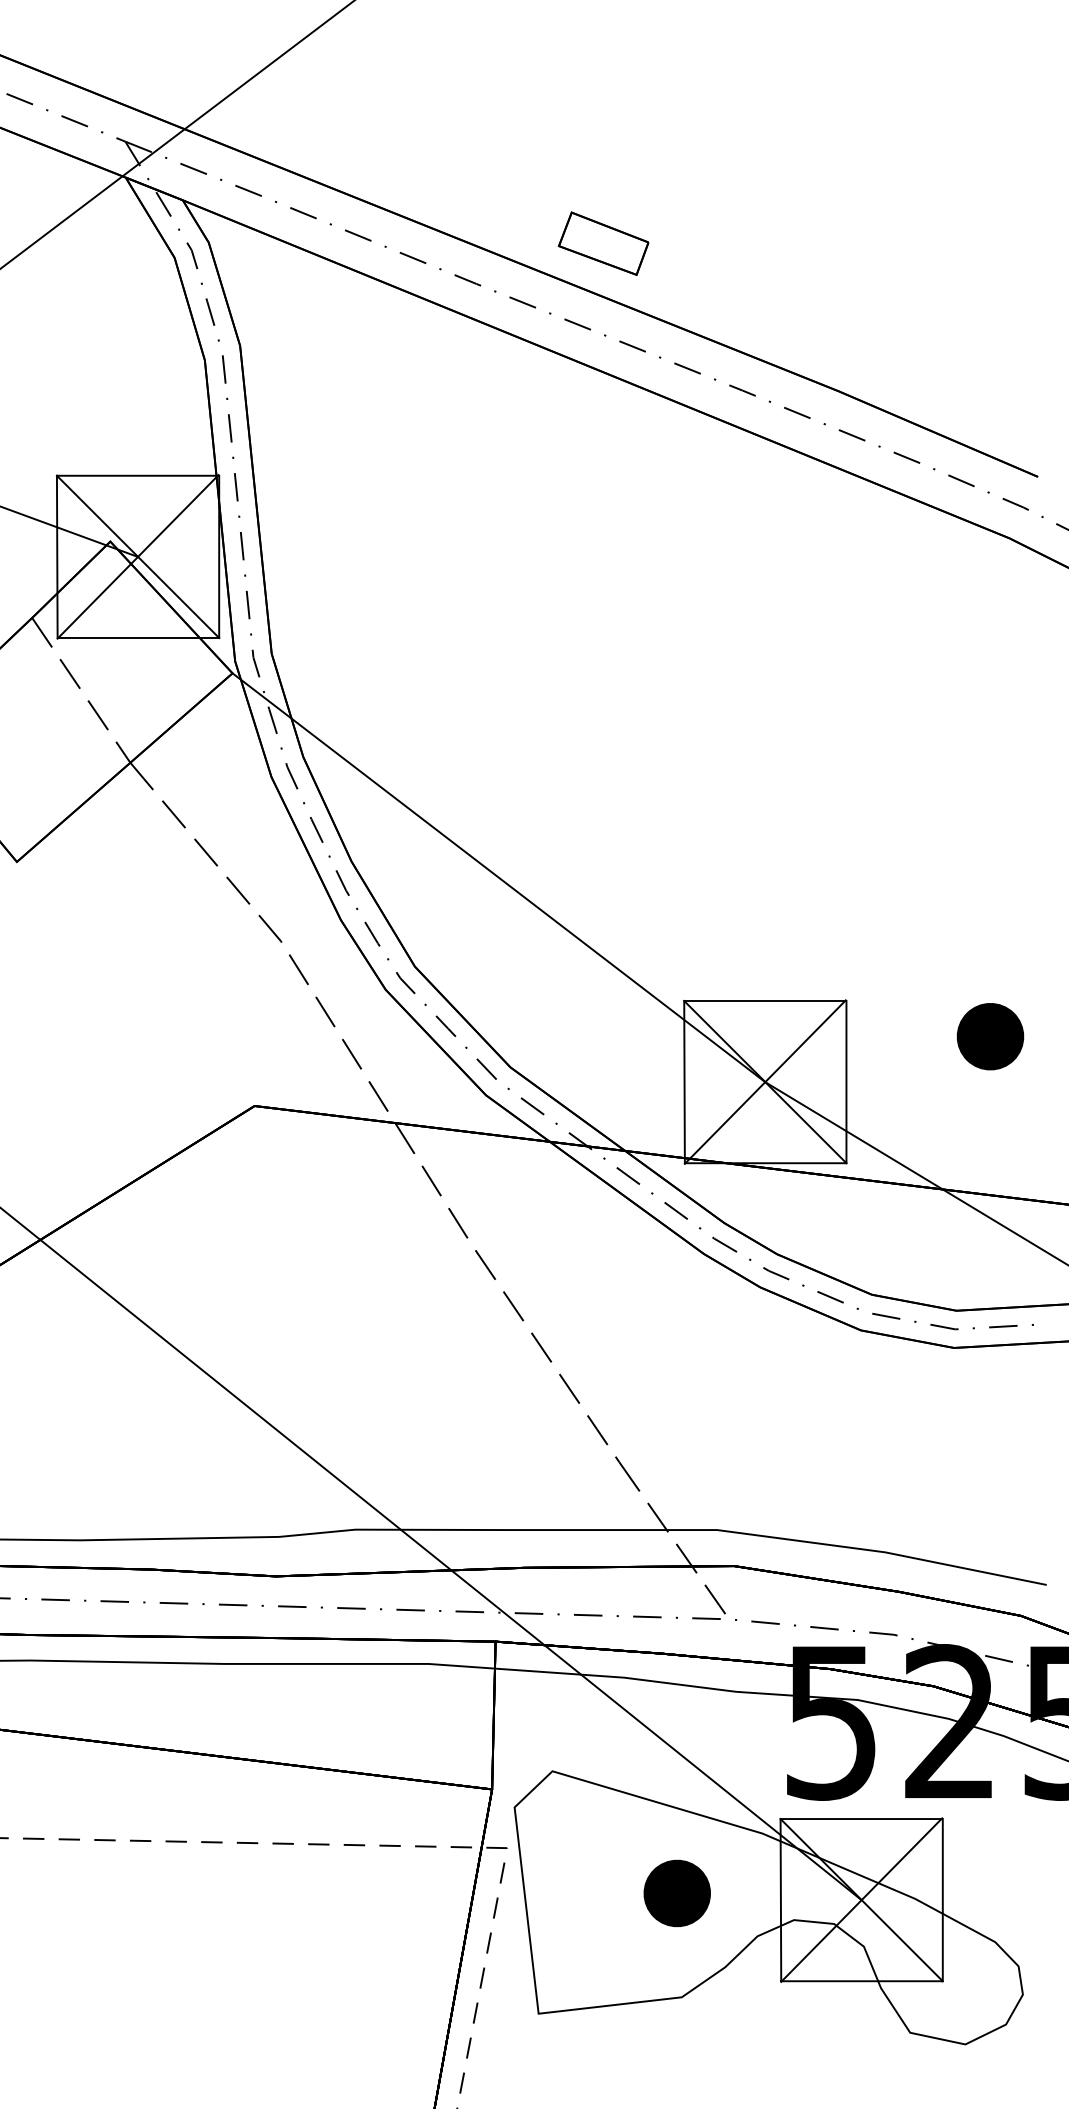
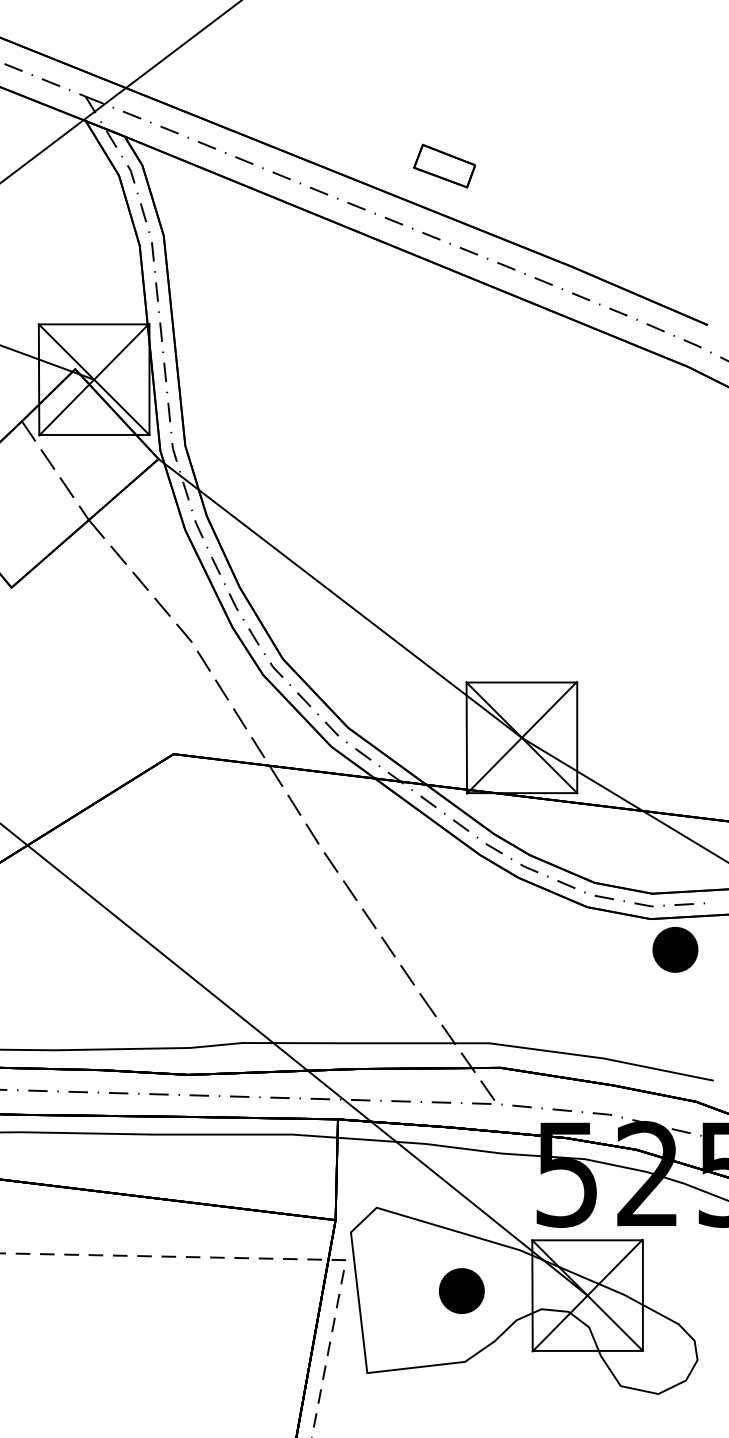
part: (603, 242) -> (444, 165), moved
part: (990, 1036) -> (675, 949), moved

